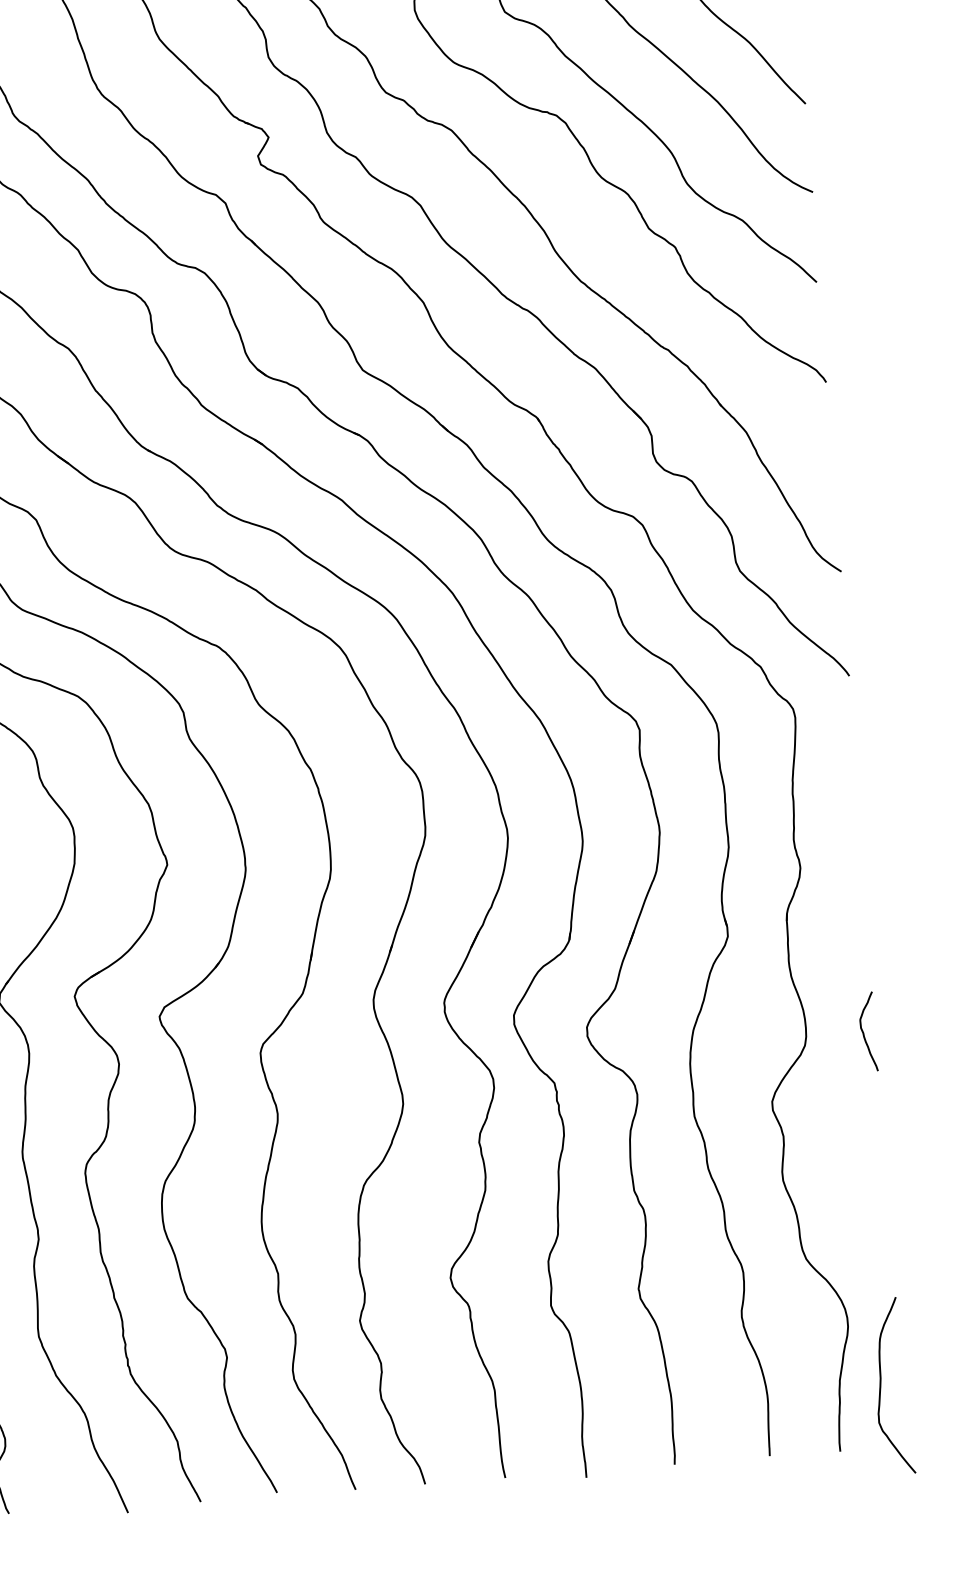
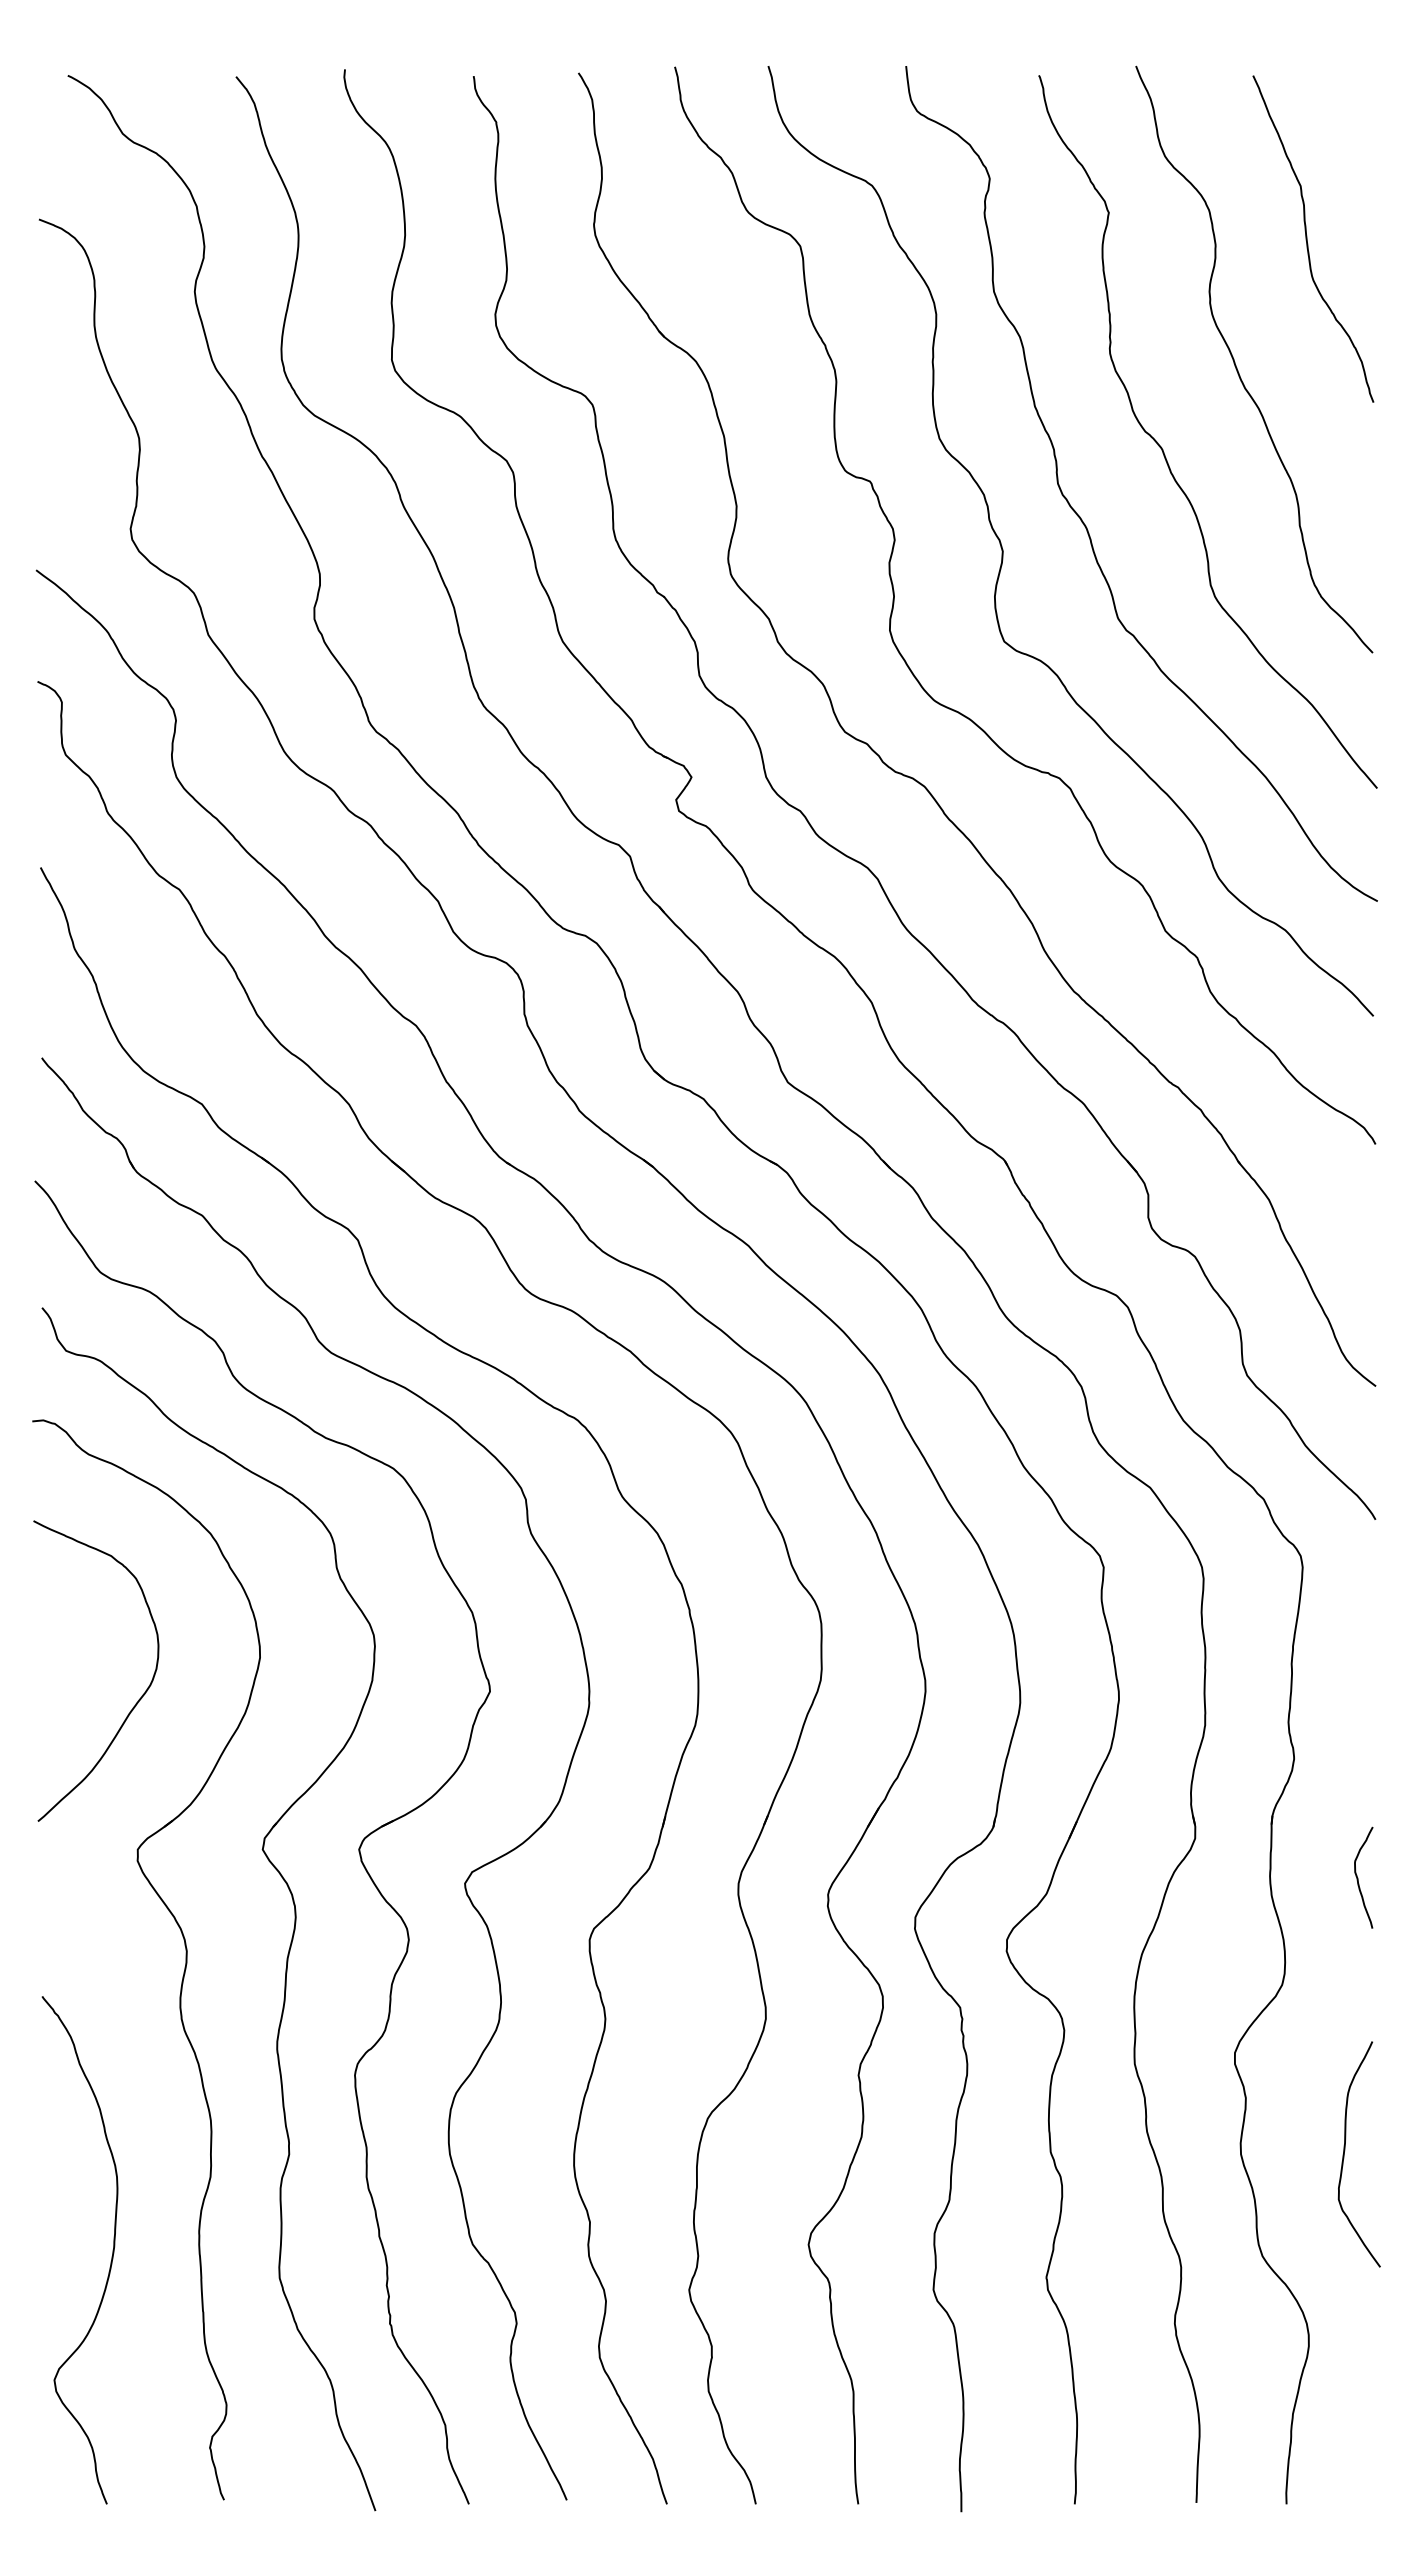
curve: (864, 1032) -> (1358, 1878), moved
curve: (881, 1384) -> (1345, 2150), moved

